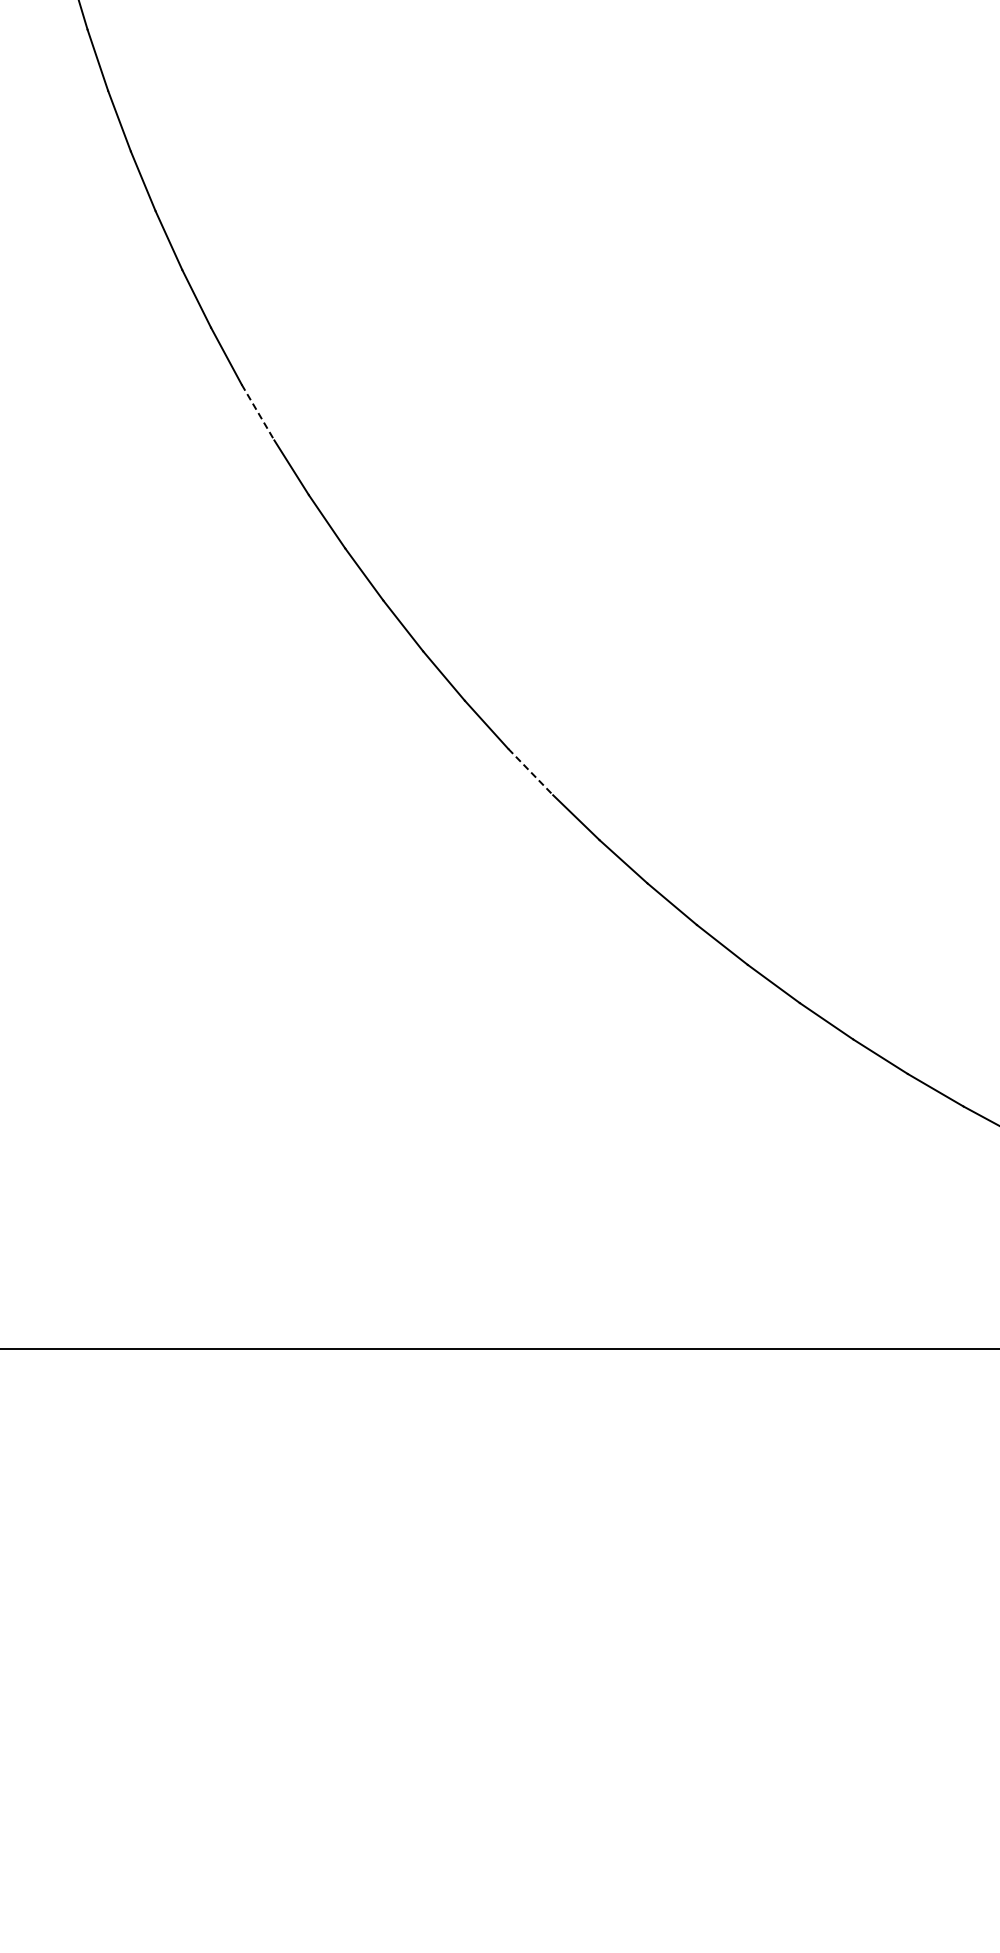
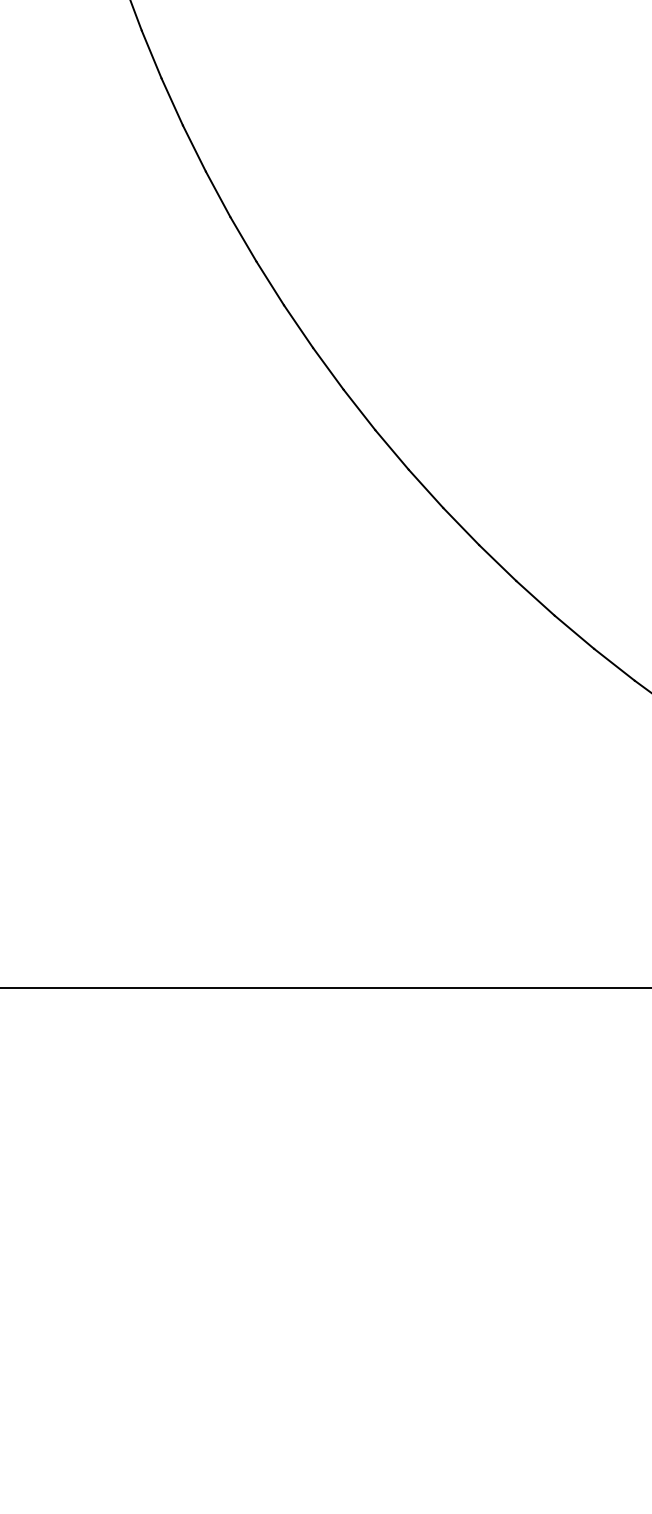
line: (258, 412) -> (243, 239), dashed -> solid
line: (531, 772) -> (461, 526), dashed -> solid

